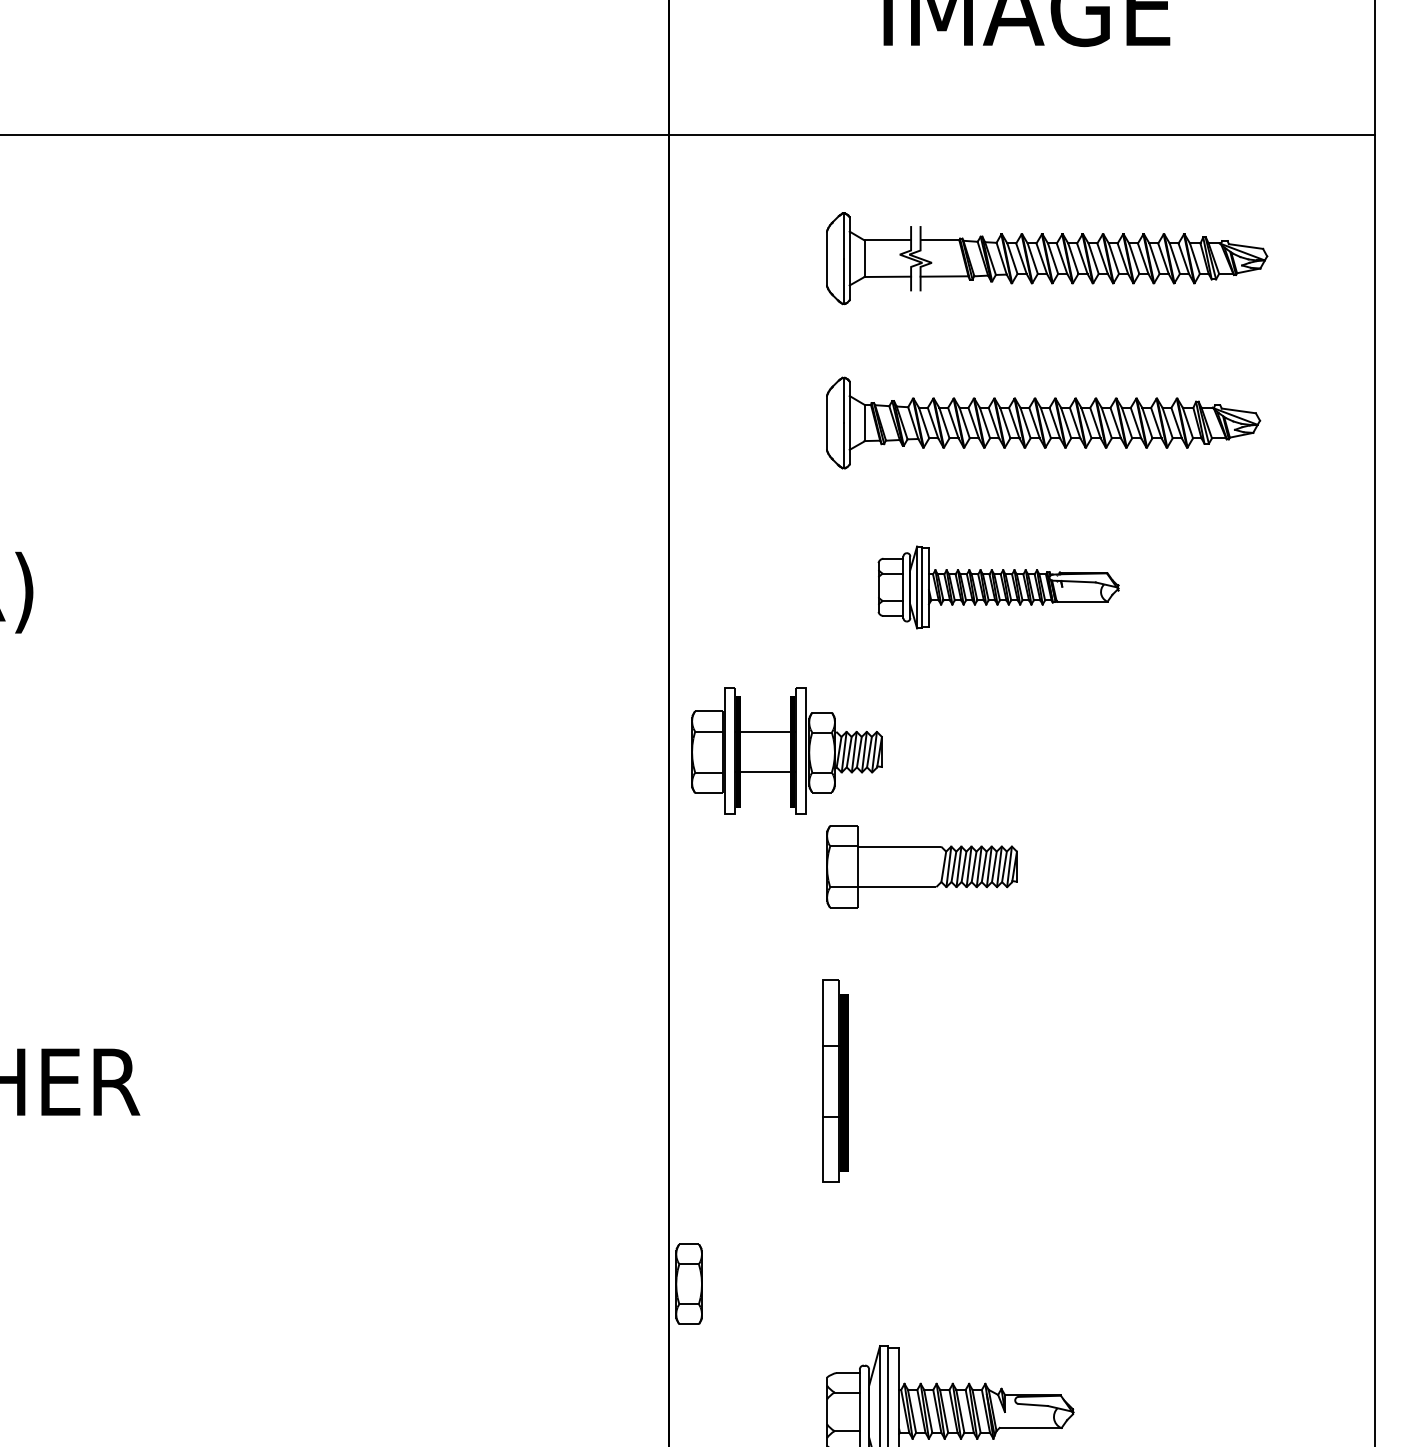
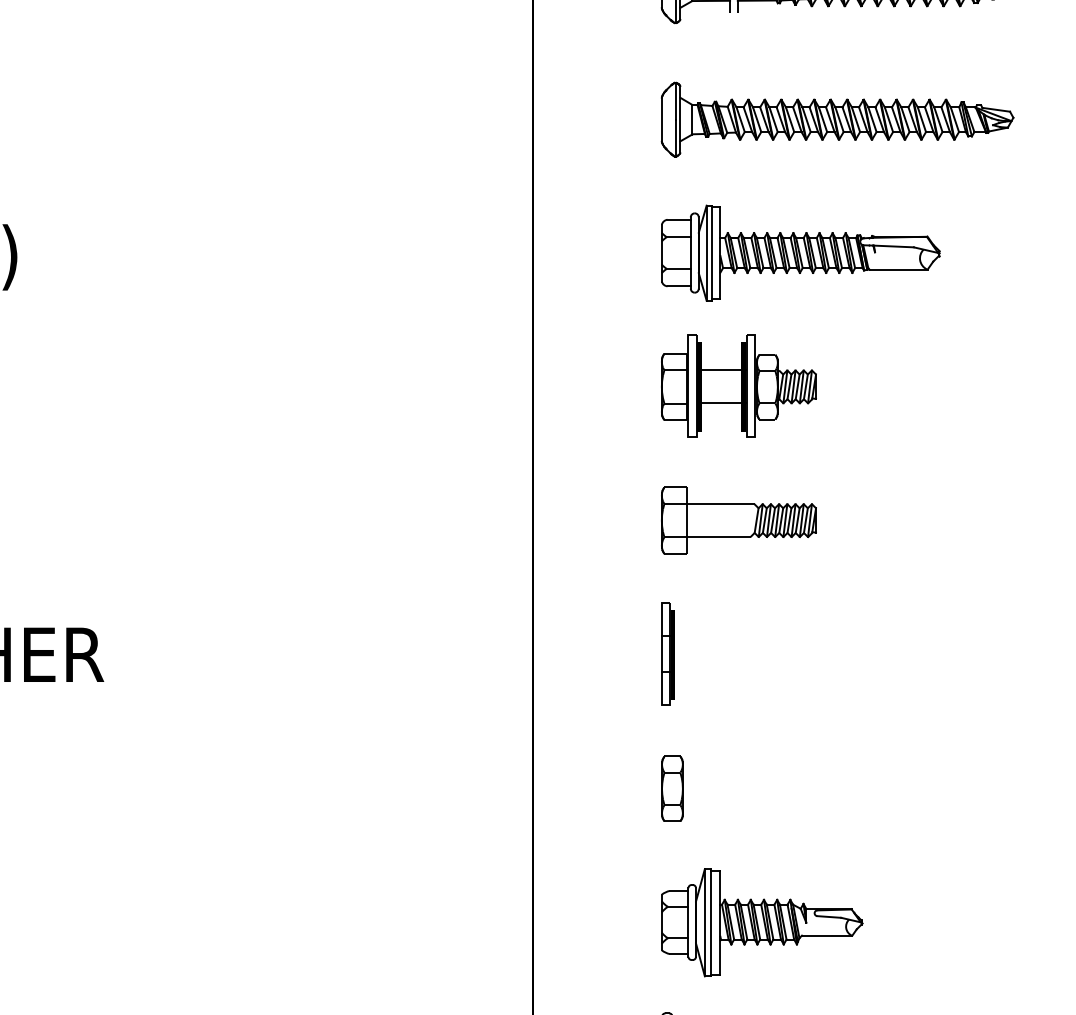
part: (998, 587) -> (801, 253), size x1.43
part: (786, 750) -> (738, 385), moved
part: (921, 866) -> (738, 520), moved
part: (834, 1080) -> (667, 653), size x0.62
part: (688, 1283) -> (671, 788), moved

